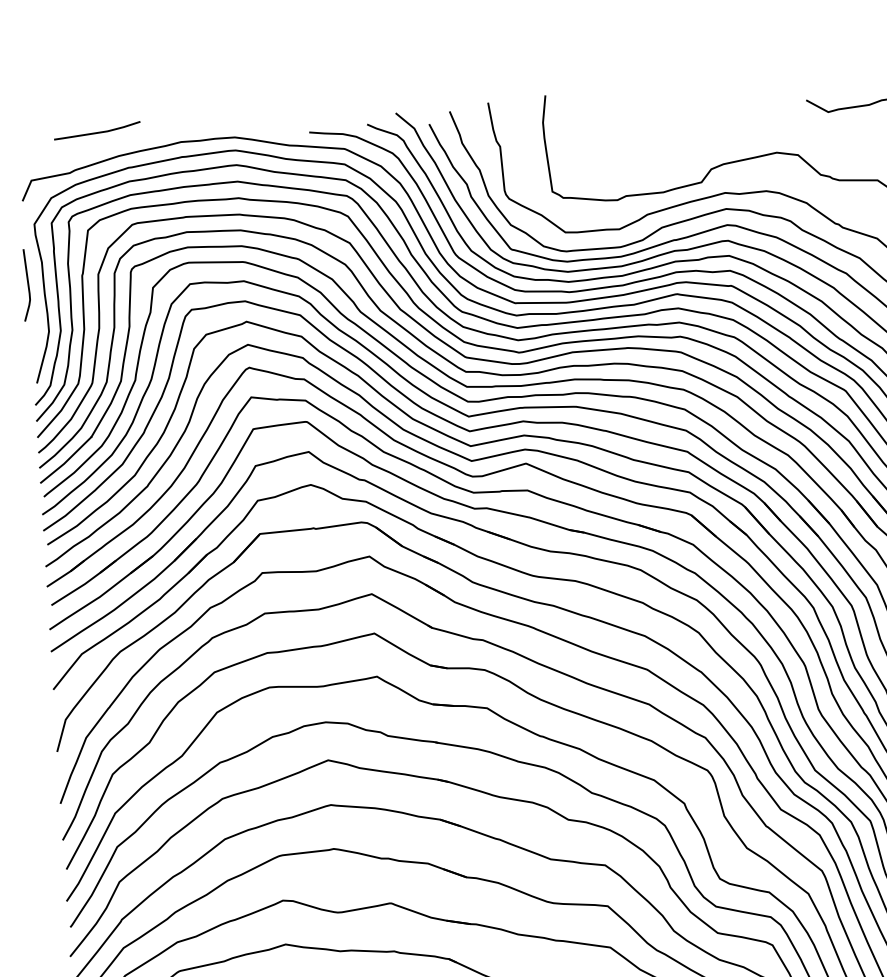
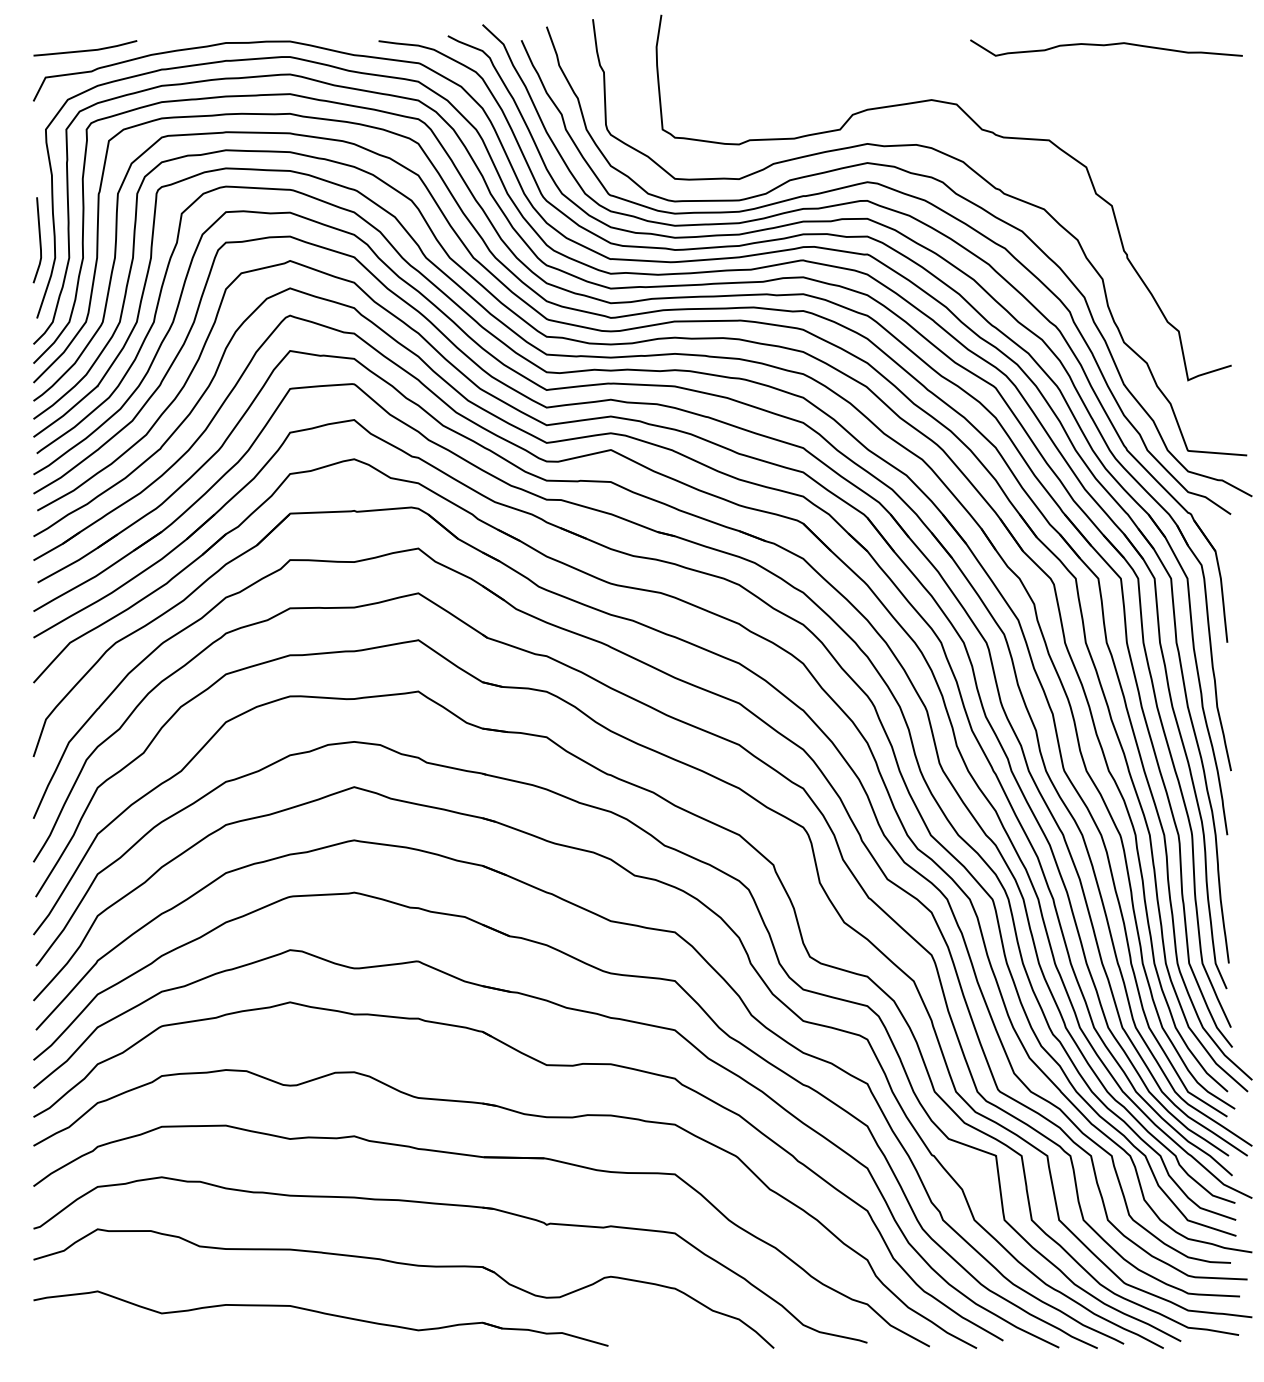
curve: (98, 131) -> (86, 49), moved
line: (27, 285) -> (39, 240), moved

